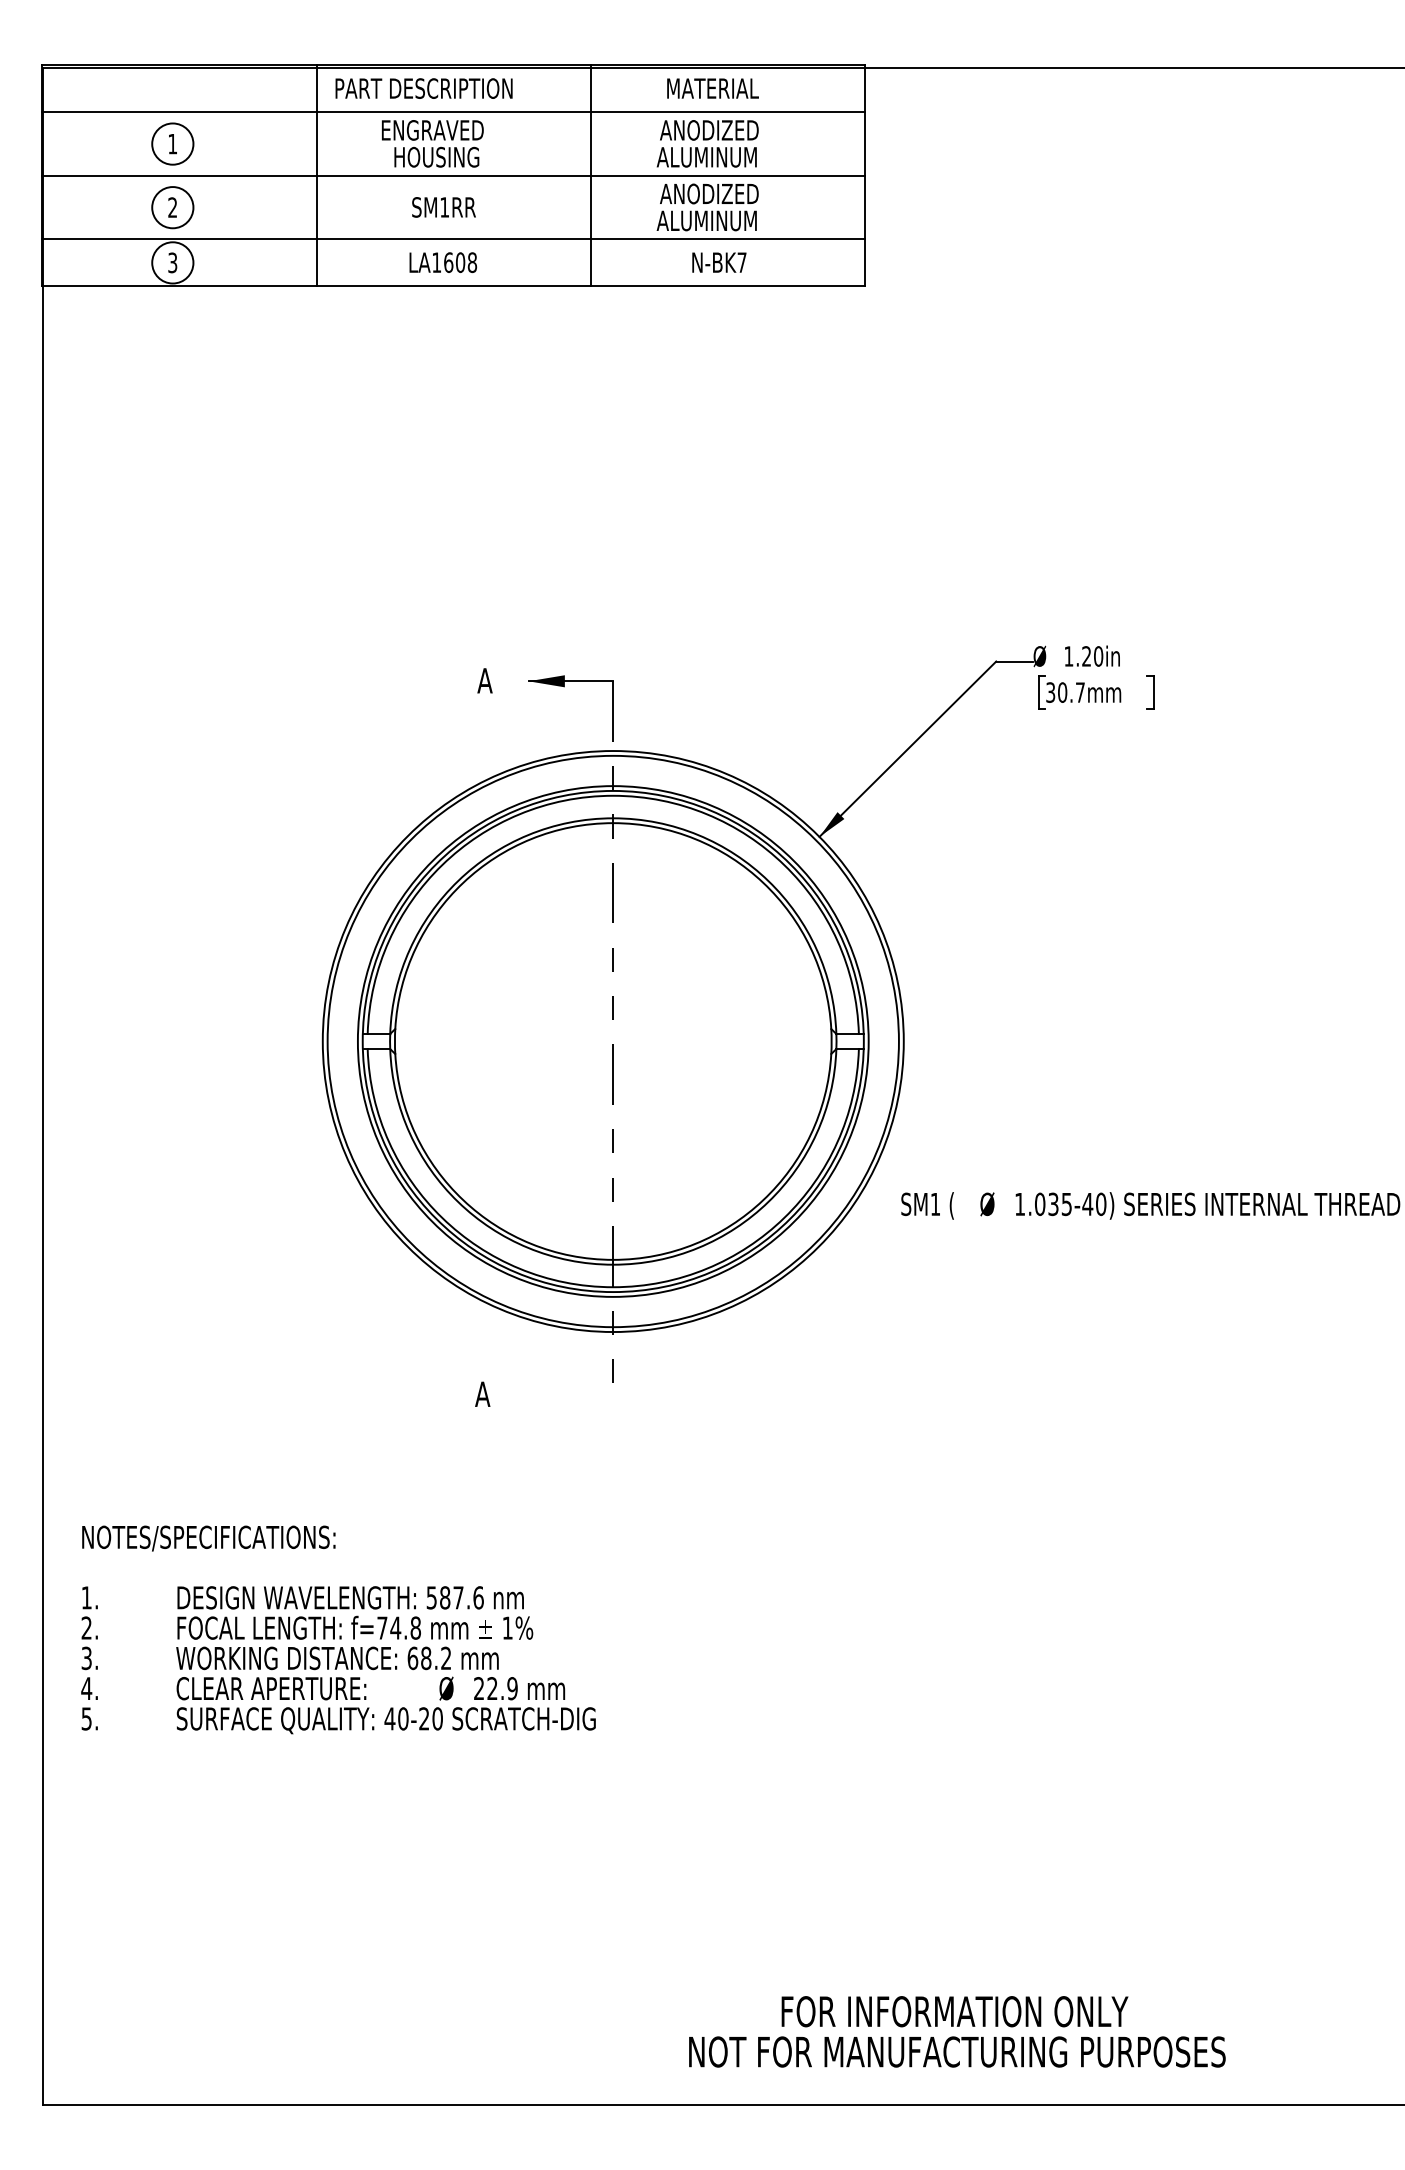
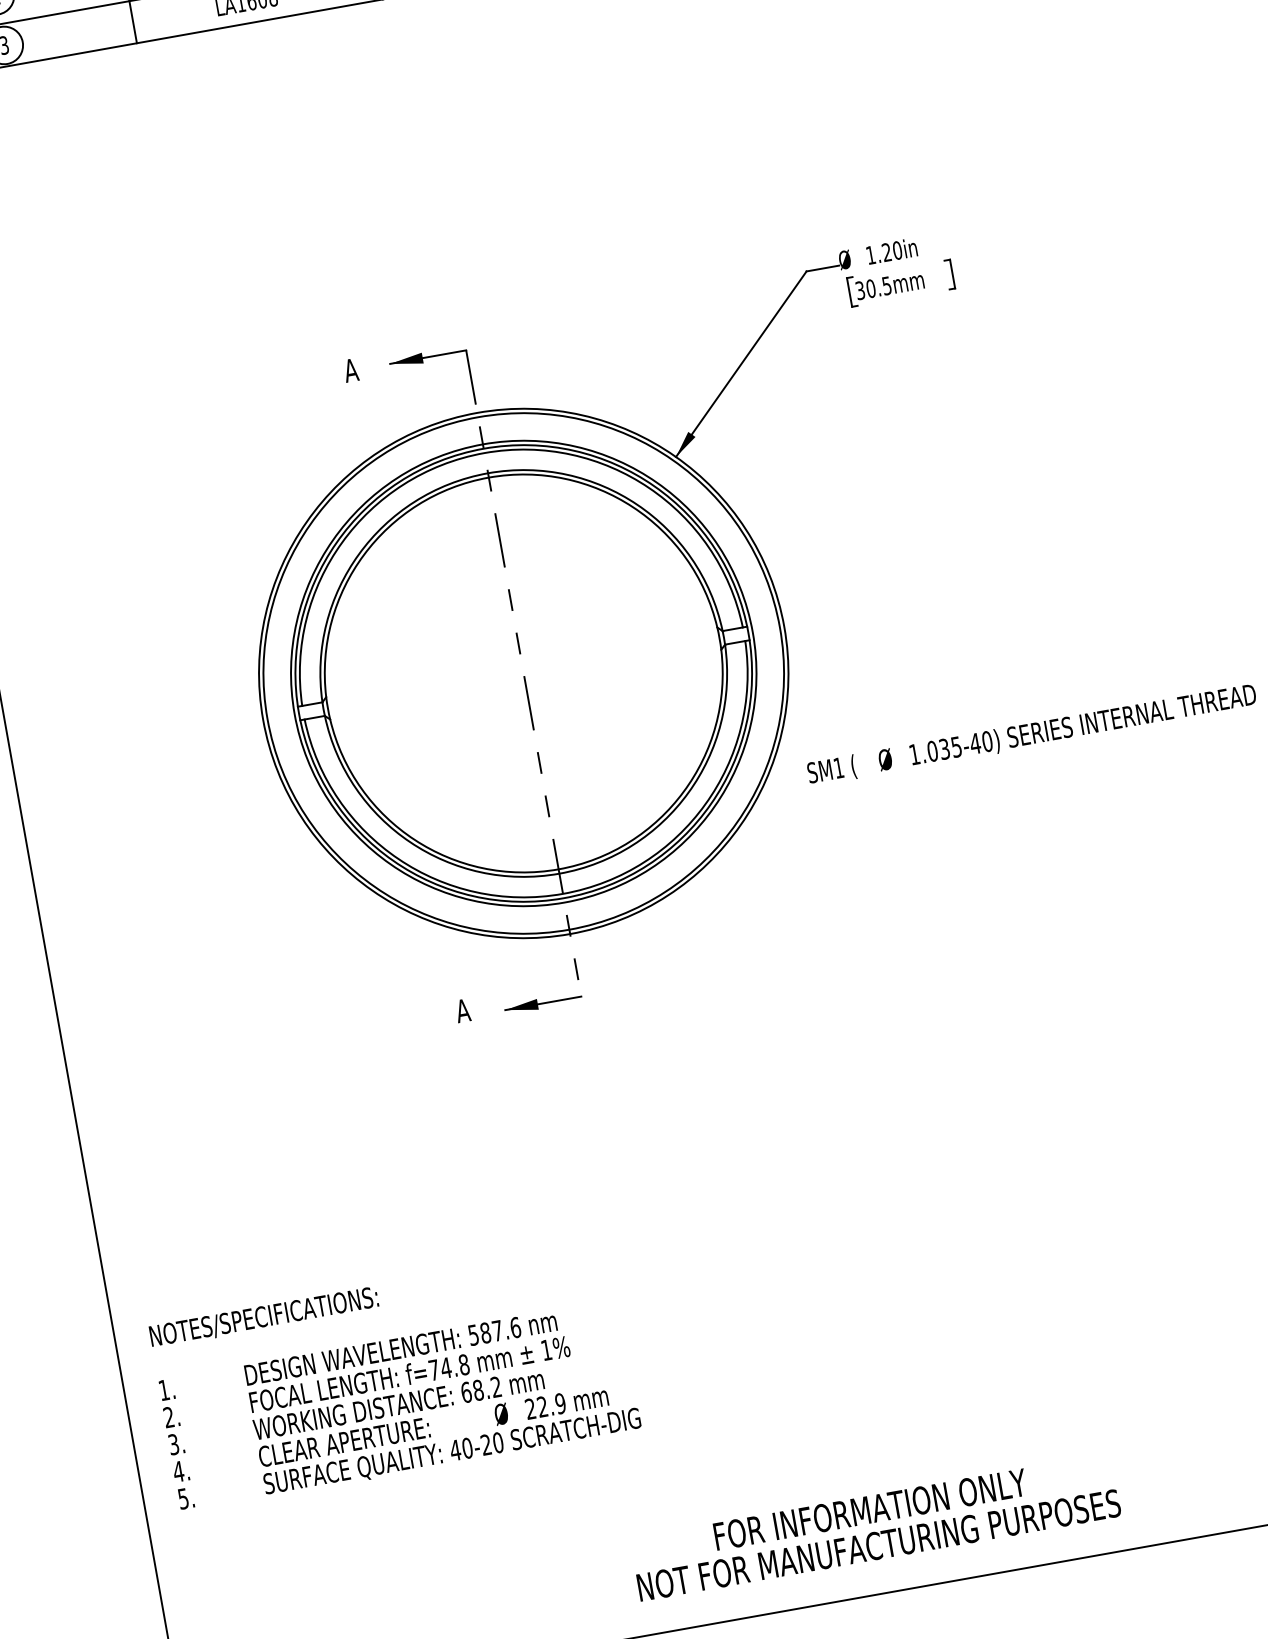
text: (1080, 692) -> (887, 285), 30.7mm -> 30.5mm
part: (570, 1401) -> (542, 1003), added
text: (338, 1629) -> (395, 1378), moved
text: (957, 2031) -> (875, 1526), moved

